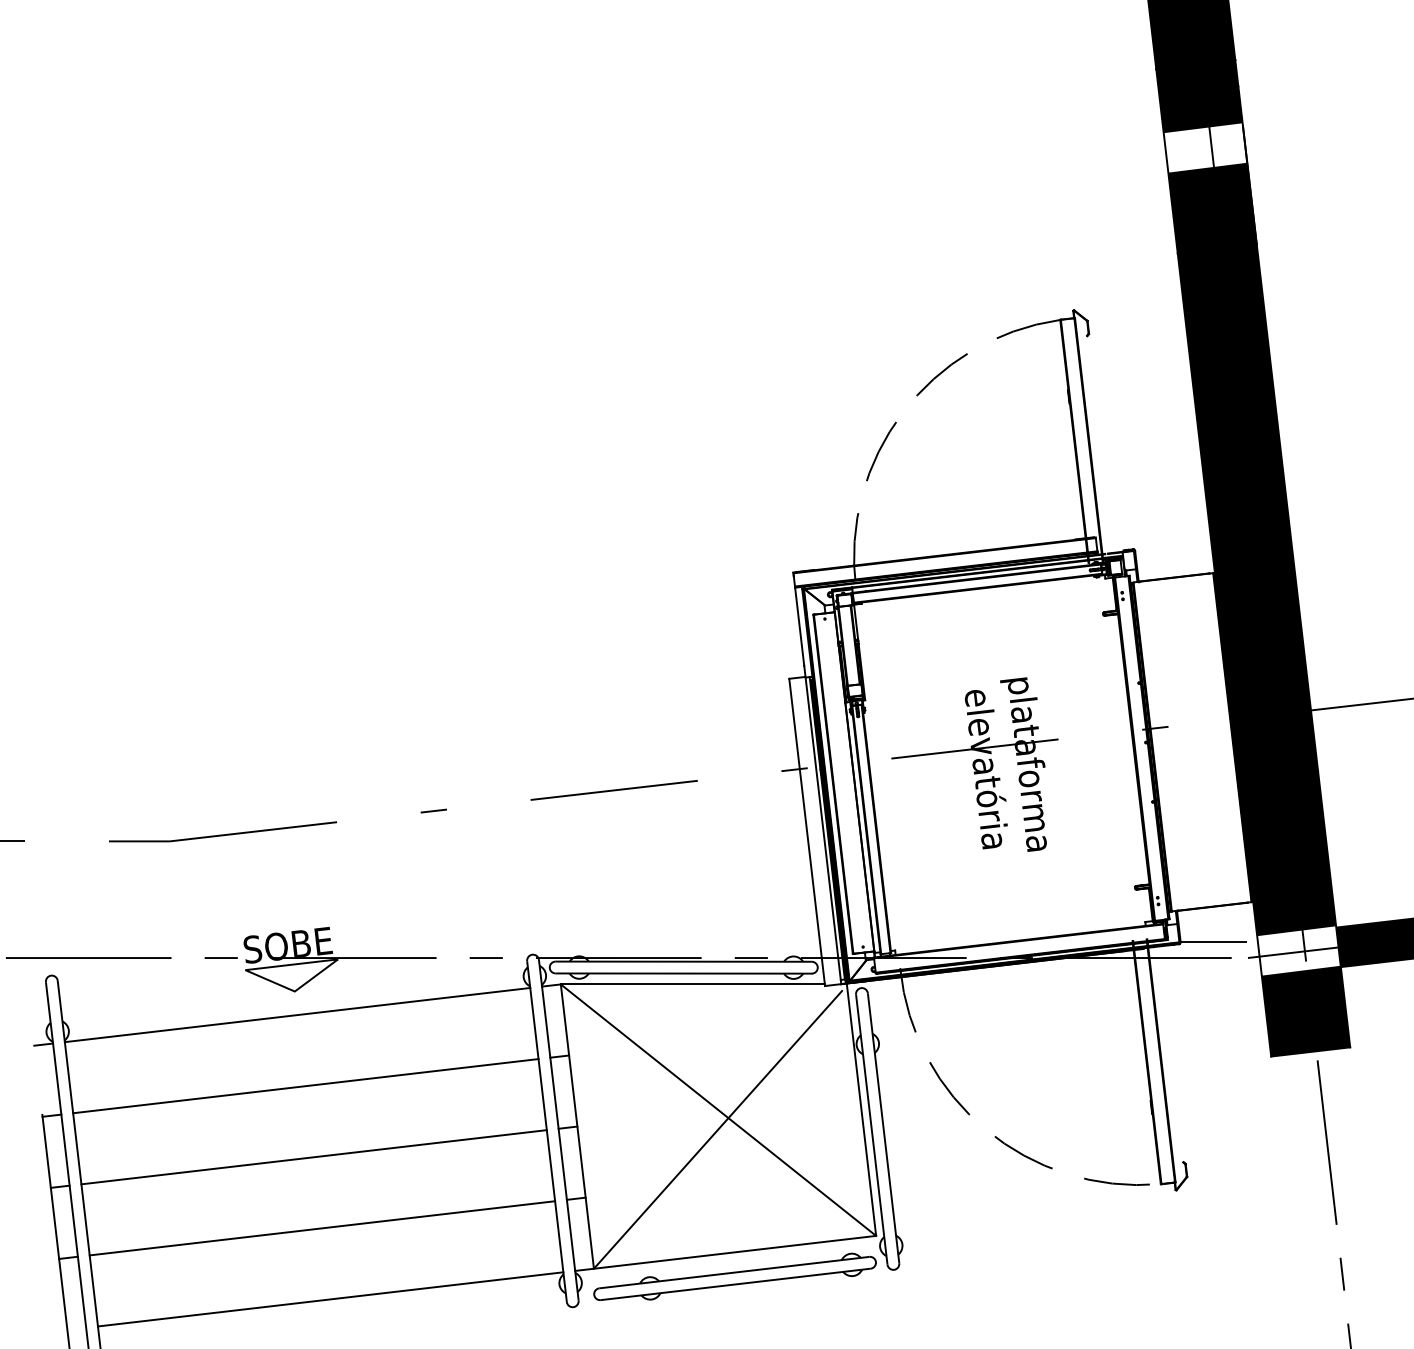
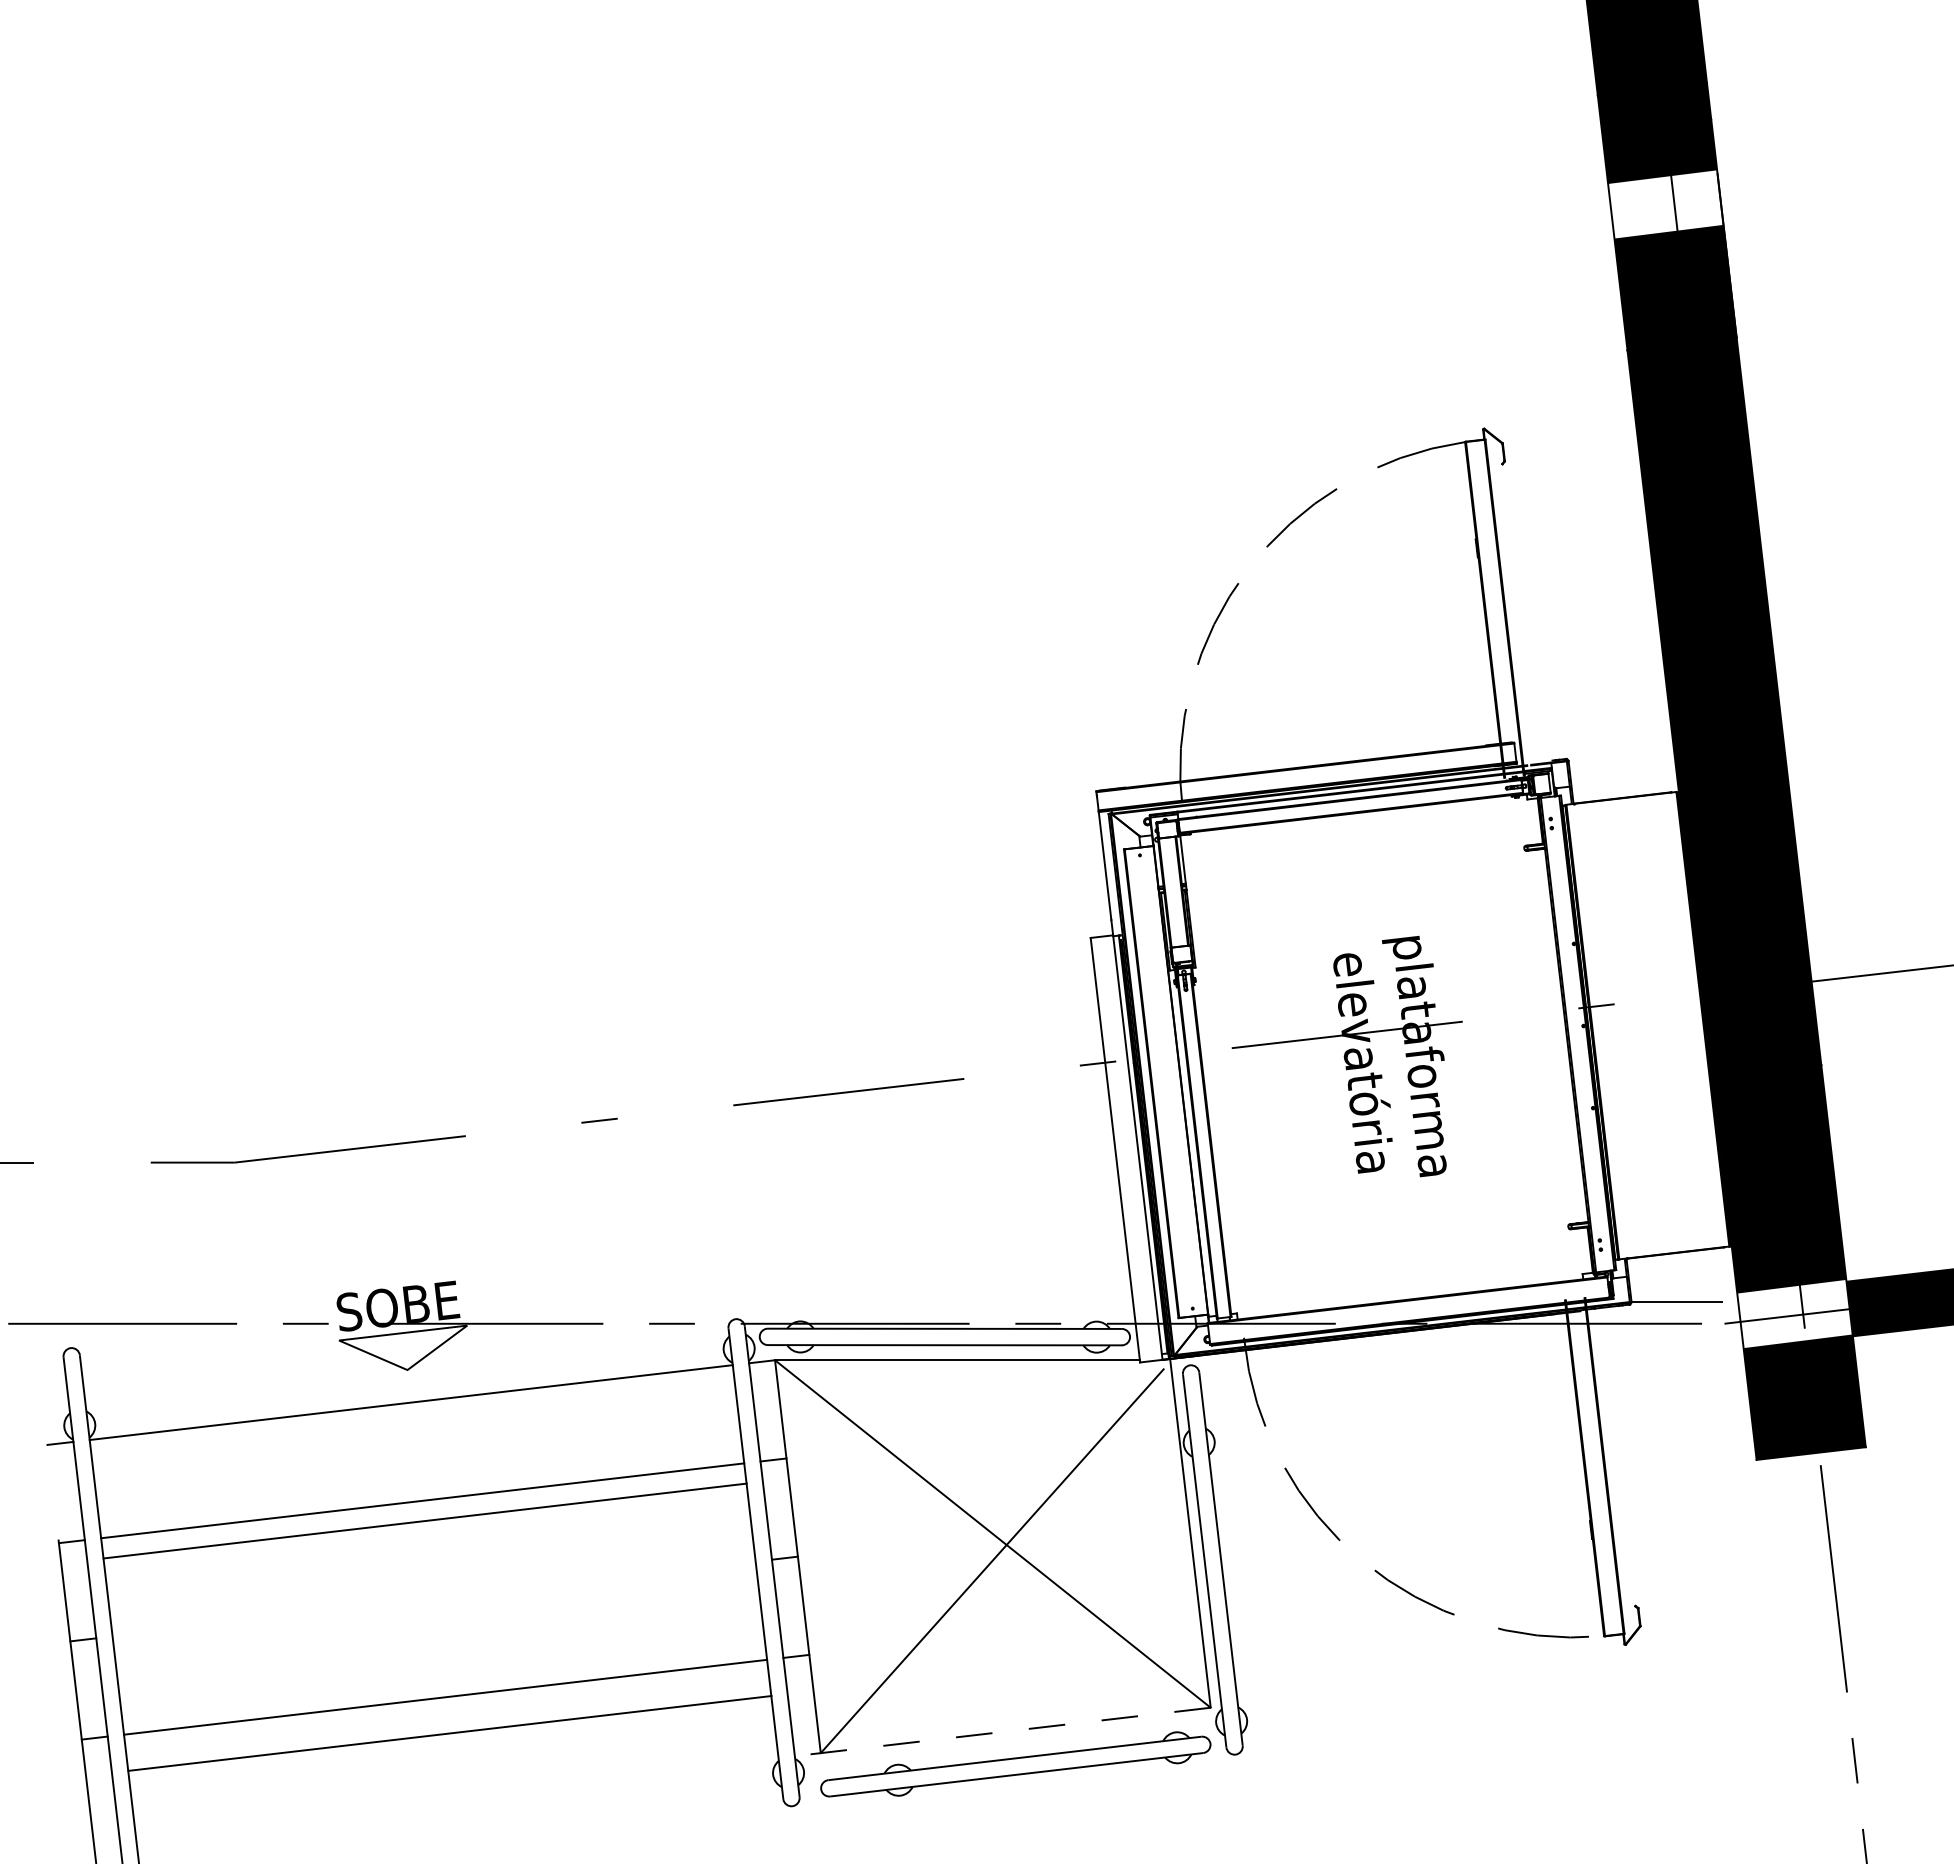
line: (313, 1156) -> (424, 1520), moved
line: (725, 1253) -> (1002, 1732), solid -> dashed
line: (330, 1299) -> (449, 1733), moved

